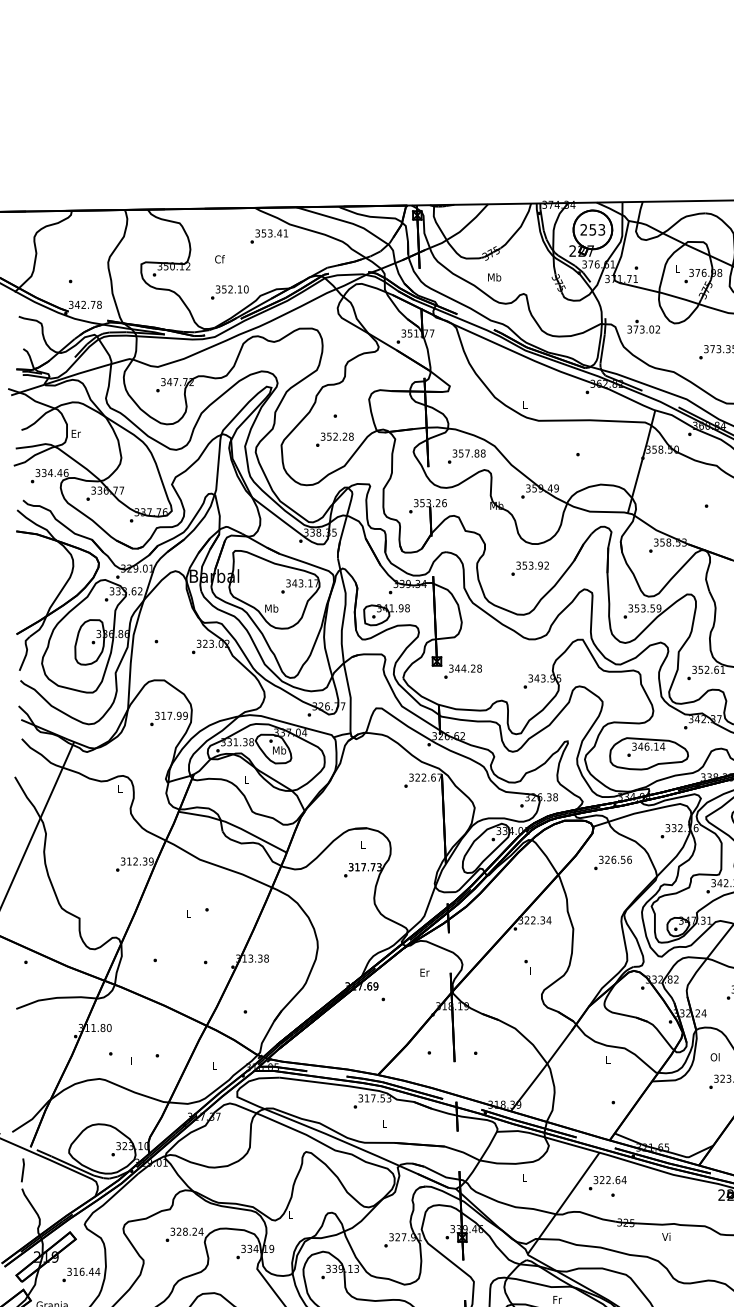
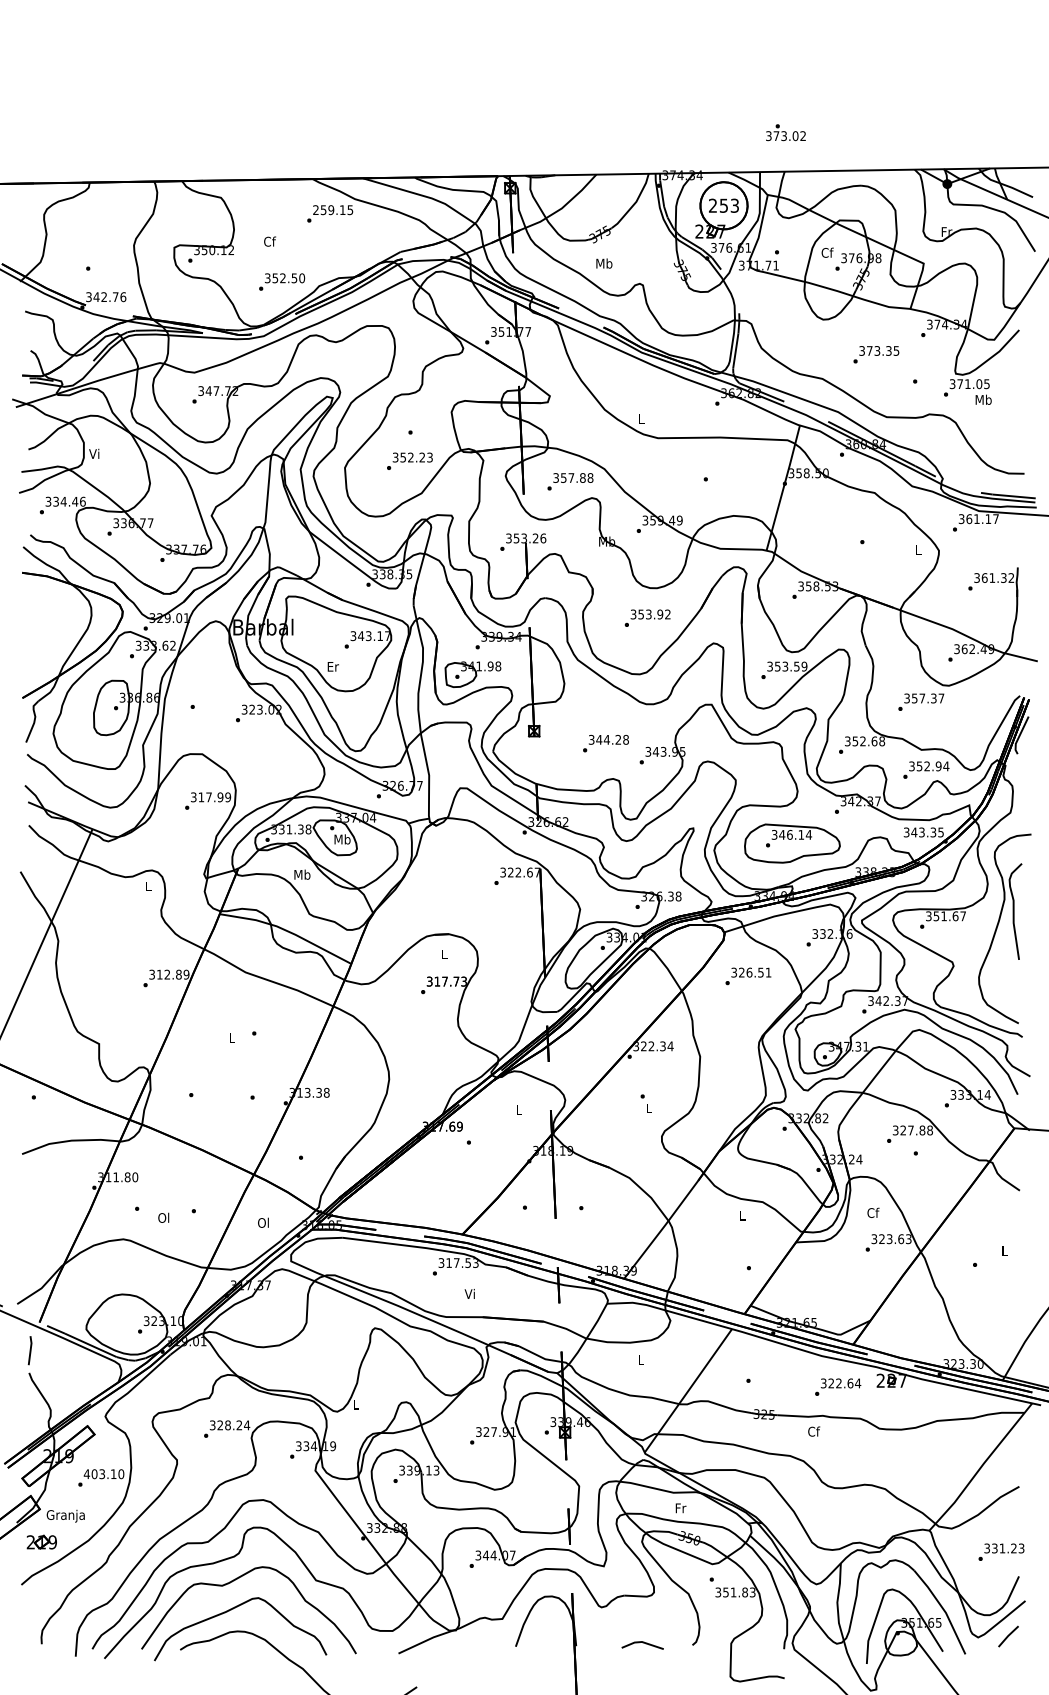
text: (272, 233) -> (333, 210), 353.41 -> 259.15
text: (677, 268) -> (827, 252), L -> Cf
text: (240, 289) -> (294, 278), 352.10 -> 352.50
text: (99, 304) -> (123, 296), 342.78 -> 342.76
text: (643, 326) -> (785, 132), moved
text: (75, 433) -> (94, 453), Er -> Vi
text: (350, 436) -> (429, 457), 352.28 -> 352.23
text: (272, 608) -> (333, 666), Mb -> Er
text: (723, 669) -> (882, 741), 352.61 -> 352.68
text: (462, 671) -> (605, 743), moved
text: (246, 779) -> (302, 874), L -> Mb
text: (629, 859) -> (768, 972), 326.56 -> 326.51
text: (144, 861) -> (178, 974), 312.39 -> 312.89
text: (424, 972) -> (519, 1109), Er -> L
text: (715, 1056) -> (873, 1212), Ol -> Cf
text: (132, 1060) -> (163, 1217), L -> Ol
text: (214, 1065) -> (263, 1222), L -> Ol
text: (383, 1123) -> (469, 1293), L -> Vi
text: (608, 1182) -> (838, 1386), moved
text: (667, 1236) -> (814, 1431), Vi -> Cf
text: (83, 1272) -> (103, 1474), 316.44 -> 403.10

